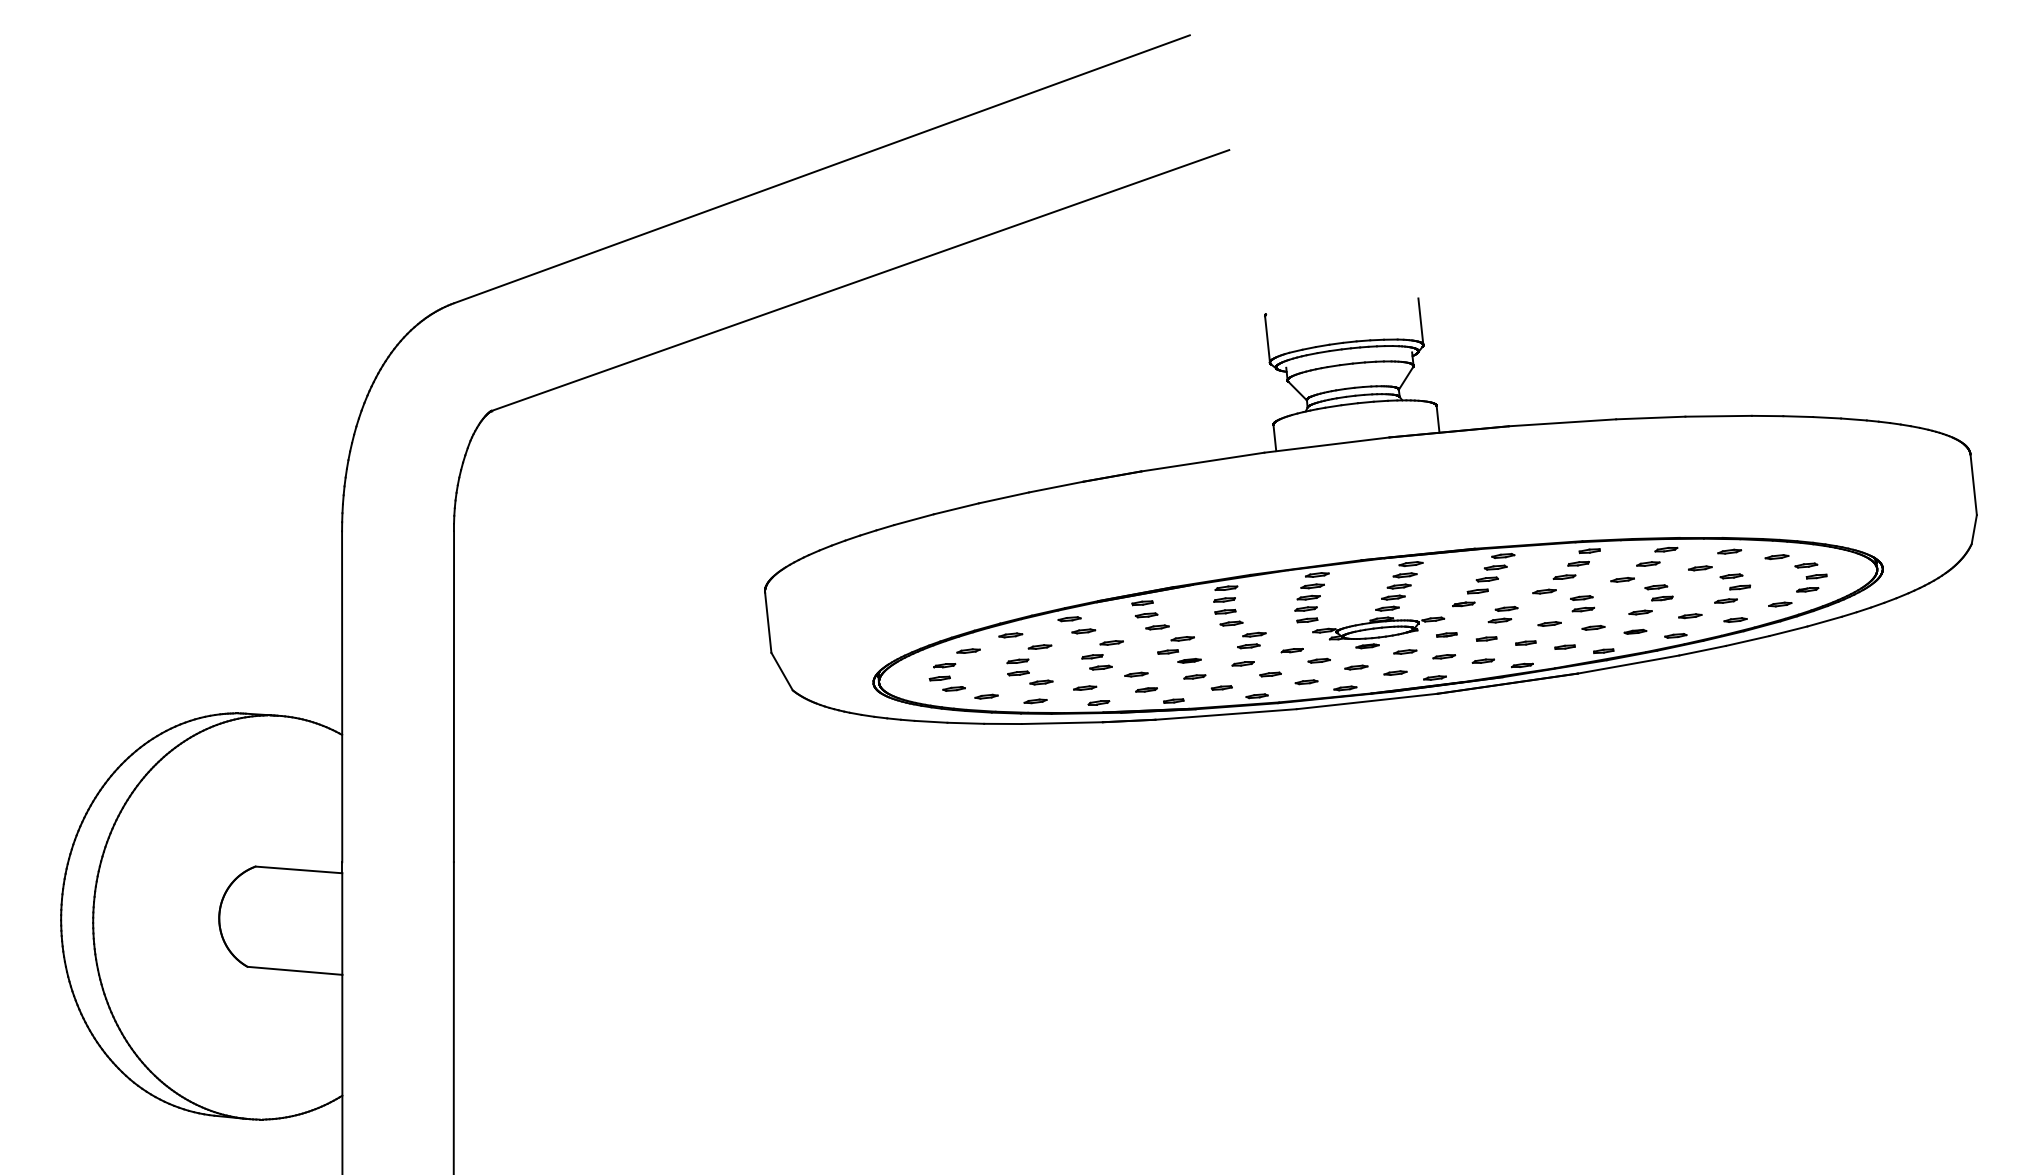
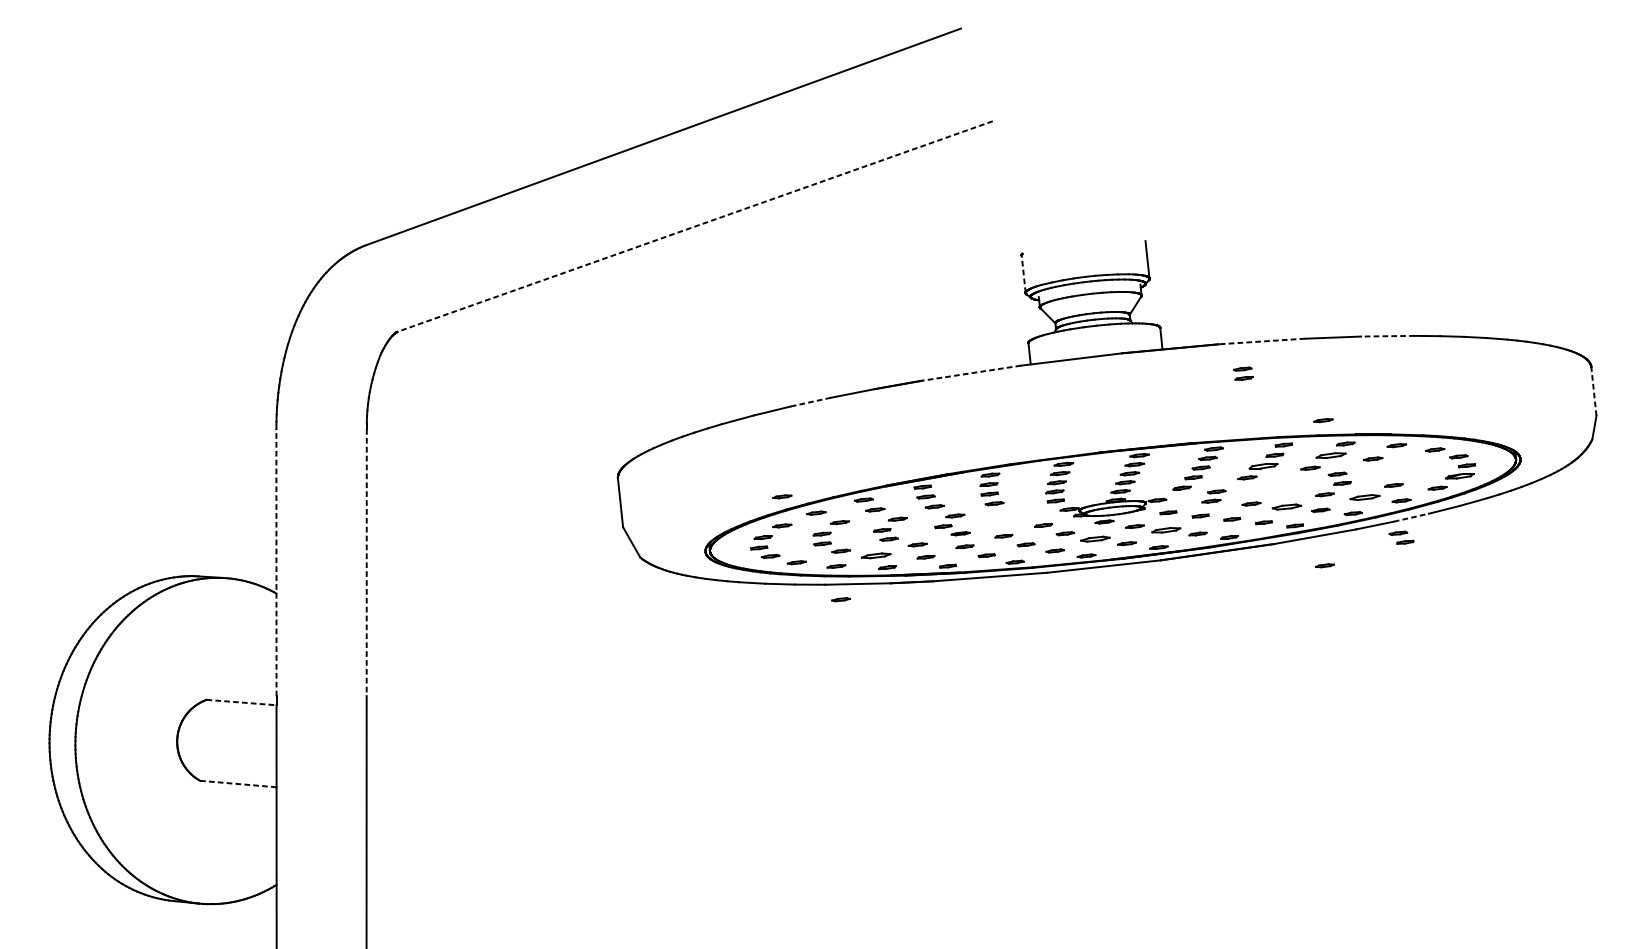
line: (860, 280) -> (695, 226), solid -> dashed
line: (1267, 339) -> (1023, 274), solid -> dashed
line: (1718, 416) -> (1387, 336), solid -> dashed
line: (1562, 422) -> (1261, 341), solid -> dashed
line: (1202, 462) -> (971, 373), solid -> dashed
line: (1973, 484) -> (1593, 391), solid -> dashed
line: (1003, 497) -> (810, 401), solid -> dashed
part: (1638, 520) -> (1323, 420), added
part: (1648, 563) -> (1331, 455), size x1.6
part: (1564, 576) -> (1263, 465), size x1.6
part: (1735, 581) -> (1401, 537), moved
part: (1807, 589) -> (1459, 476), size x1.6
part: (1582, 603) -> (1243, 373), moved
part: (968, 614) -> (782, 496), added
part: (1690, 616) -> (1365, 497), size x1.6
part: (1593, 627) -> (1286, 506), size x1.6
part: (1251, 640) -> (1010, 517), removed
line: (1748, 640) -> (1412, 517), solid -> dashed
part: (1444, 656) -> (1166, 530), size x1.6
part: (1356, 667) -> (1095, 539), size x1.6
part: (1085, 687) -> (876, 555), size x1.6
line: (342, 696) -> (276, 562), solid -> dashed
line: (453, 697) -> (366, 563), solid -> dashed
part: (1640, 700) -> (1324, 565), added
part: (1041, 742) -> (841, 599), added
line: (299, 869) -> (242, 702), solid -> dashed
line: (294, 970) -> (237, 783), solid -> dashed

